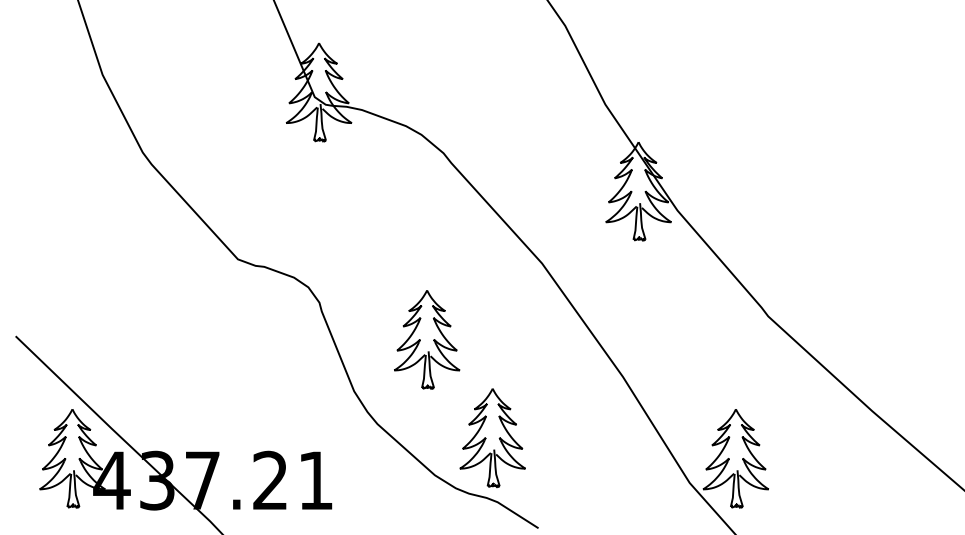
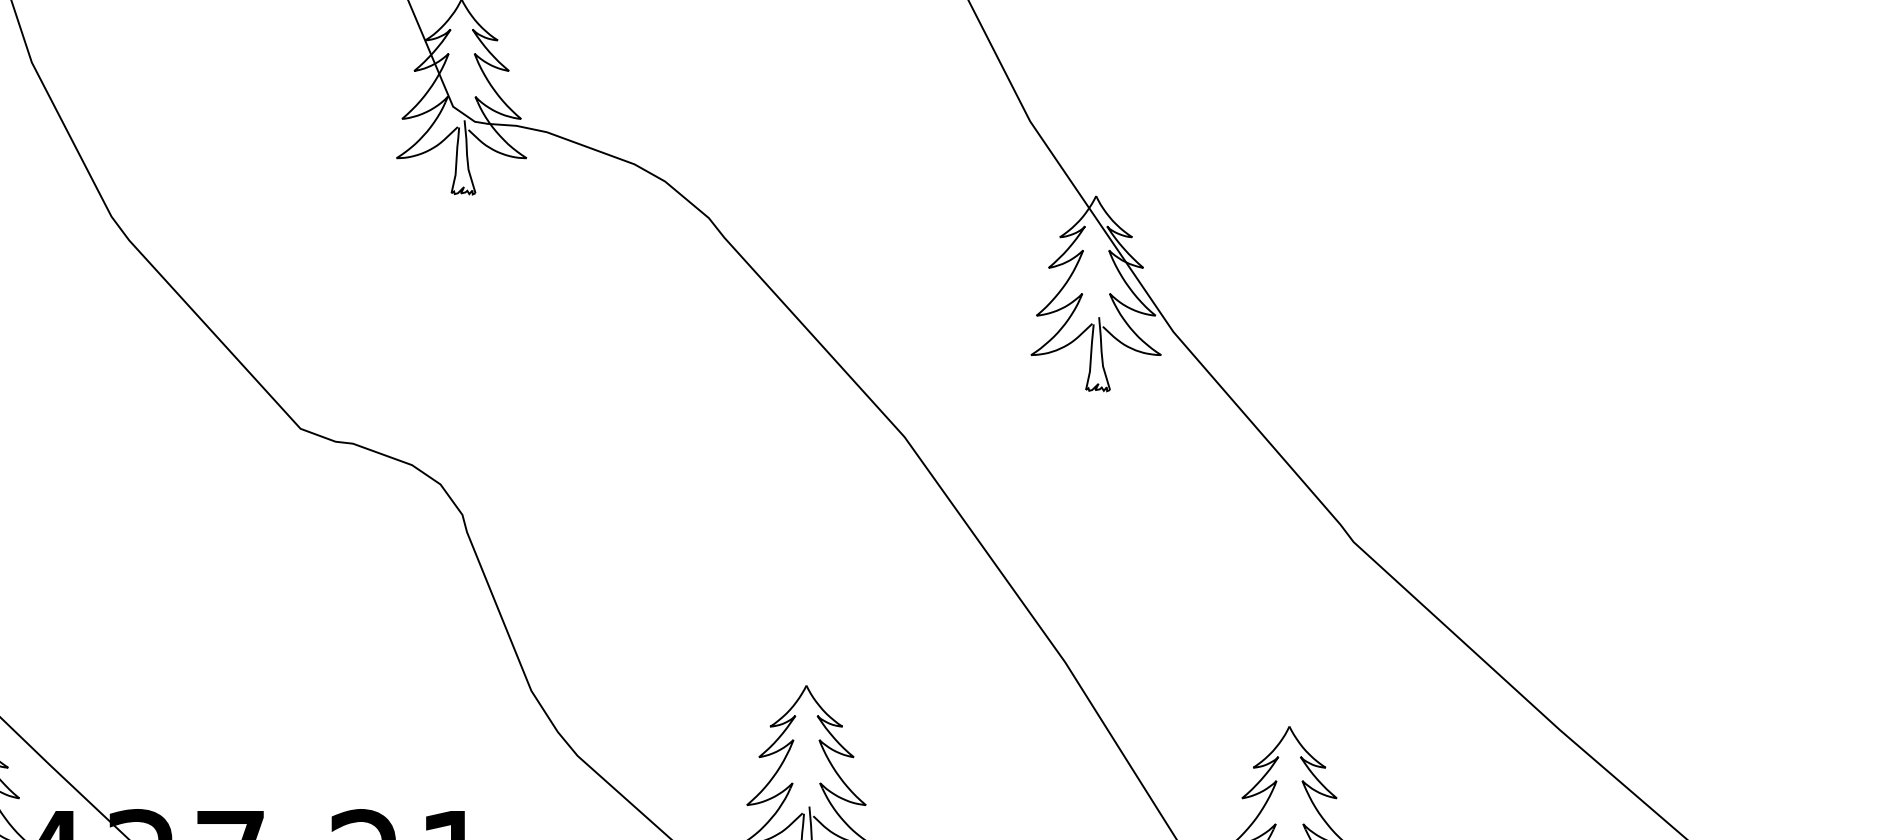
part: (427, 339) -> (676, 587), removed

